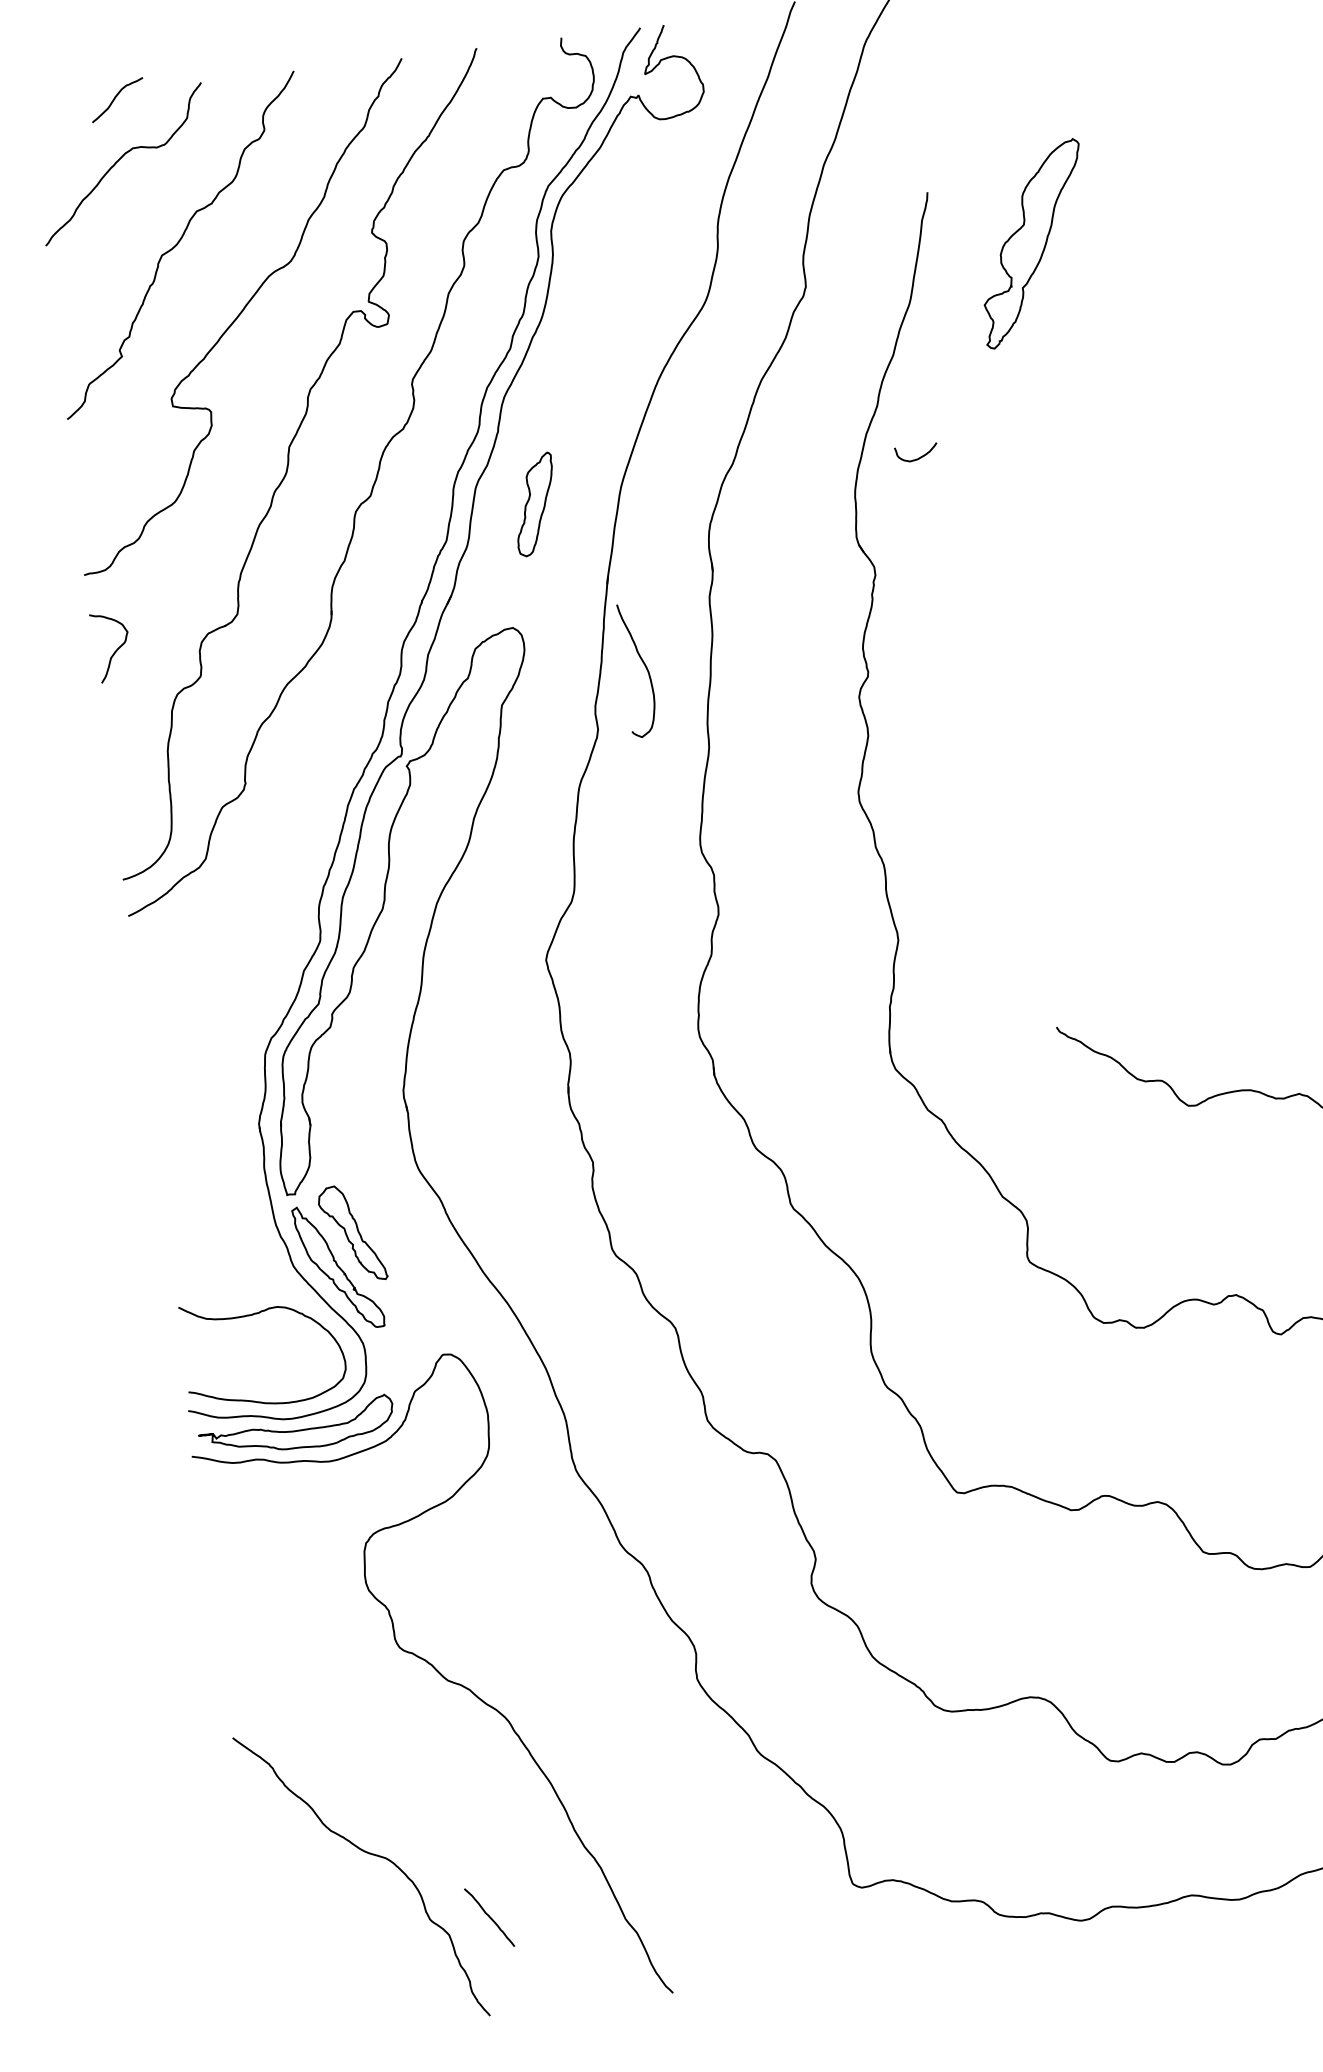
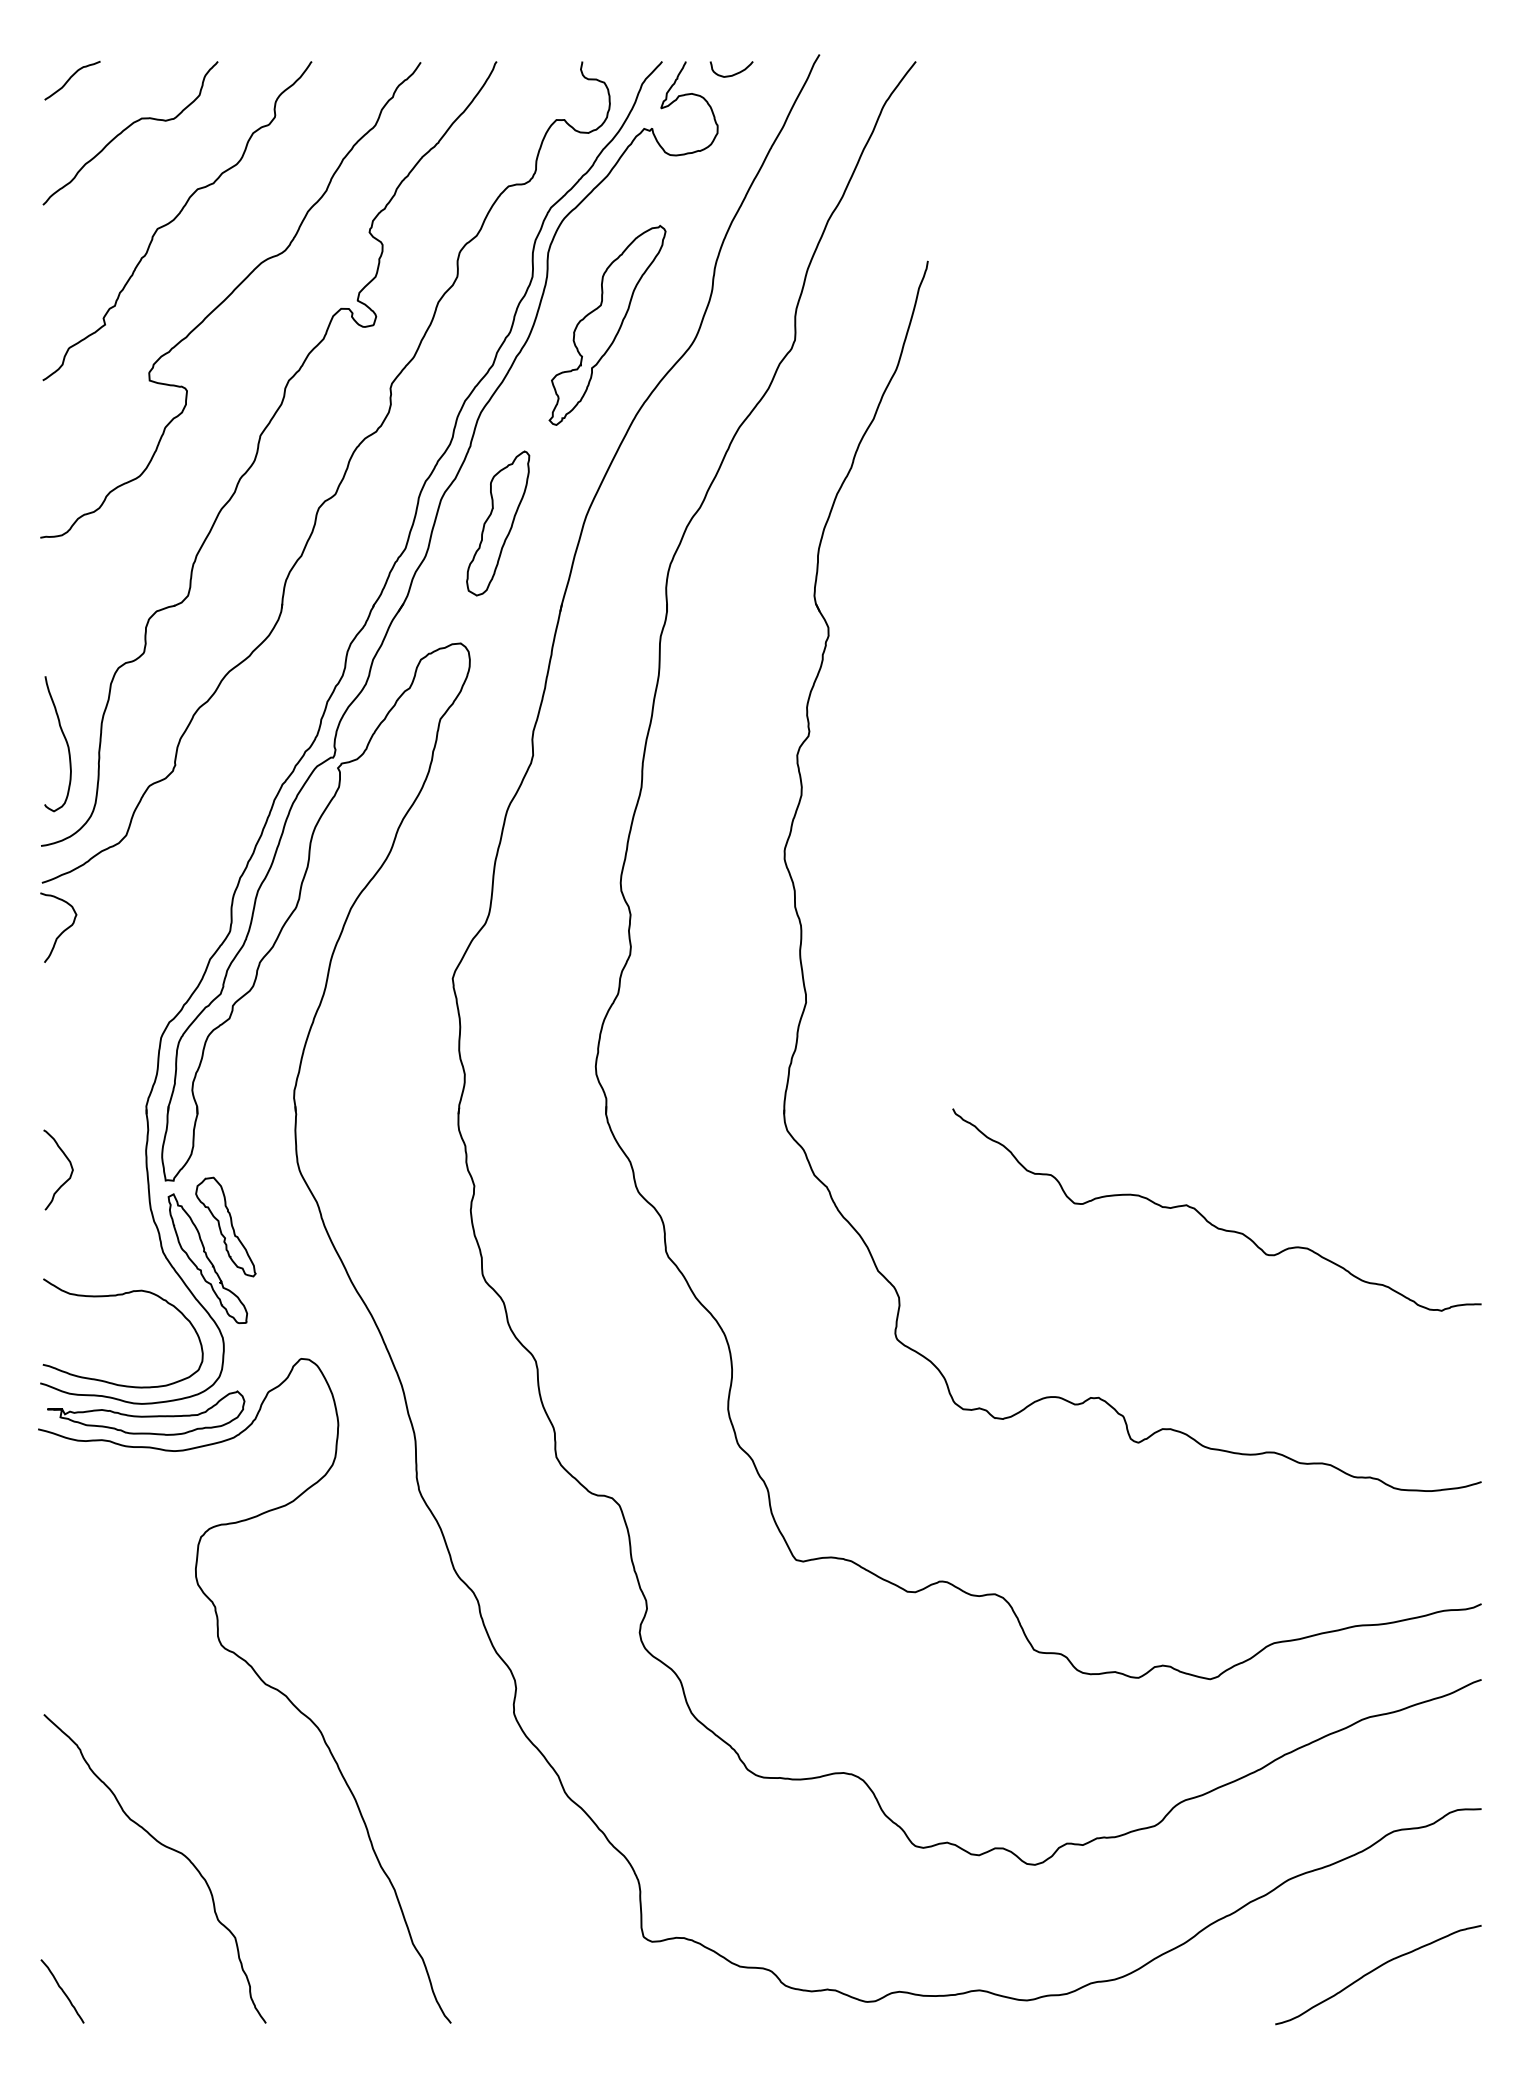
curve: (116, 98) -> (71, 78), moved
part: (1032, 242) -> (607, 324), moved
curve: (919, 456) -> (734, 73), moved
part: (535, 504) -> (498, 523), size x1.43
curve: (115, 650) -> (62, 931), moved
curve: (644, 666) -> (65, 741), moved
curve: (191, 1192) -> (70, 1166), added
curve: (489, 1917) -> (62, 1991), moved

